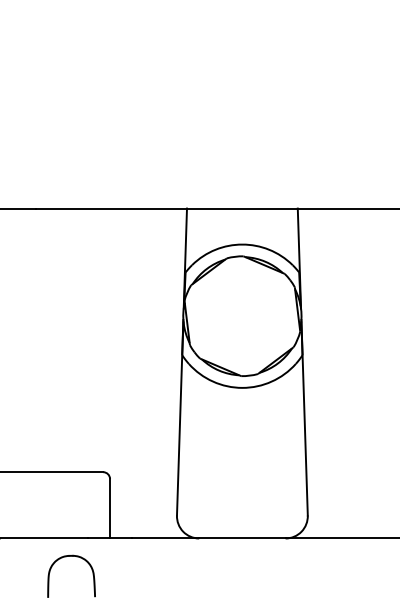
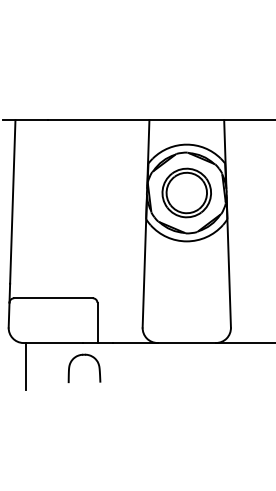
part: (241, 315) -> (186, 192), added
part: (71, 556) -> (84, 355), moved
line: (4, 573) -> (26, 366), added

